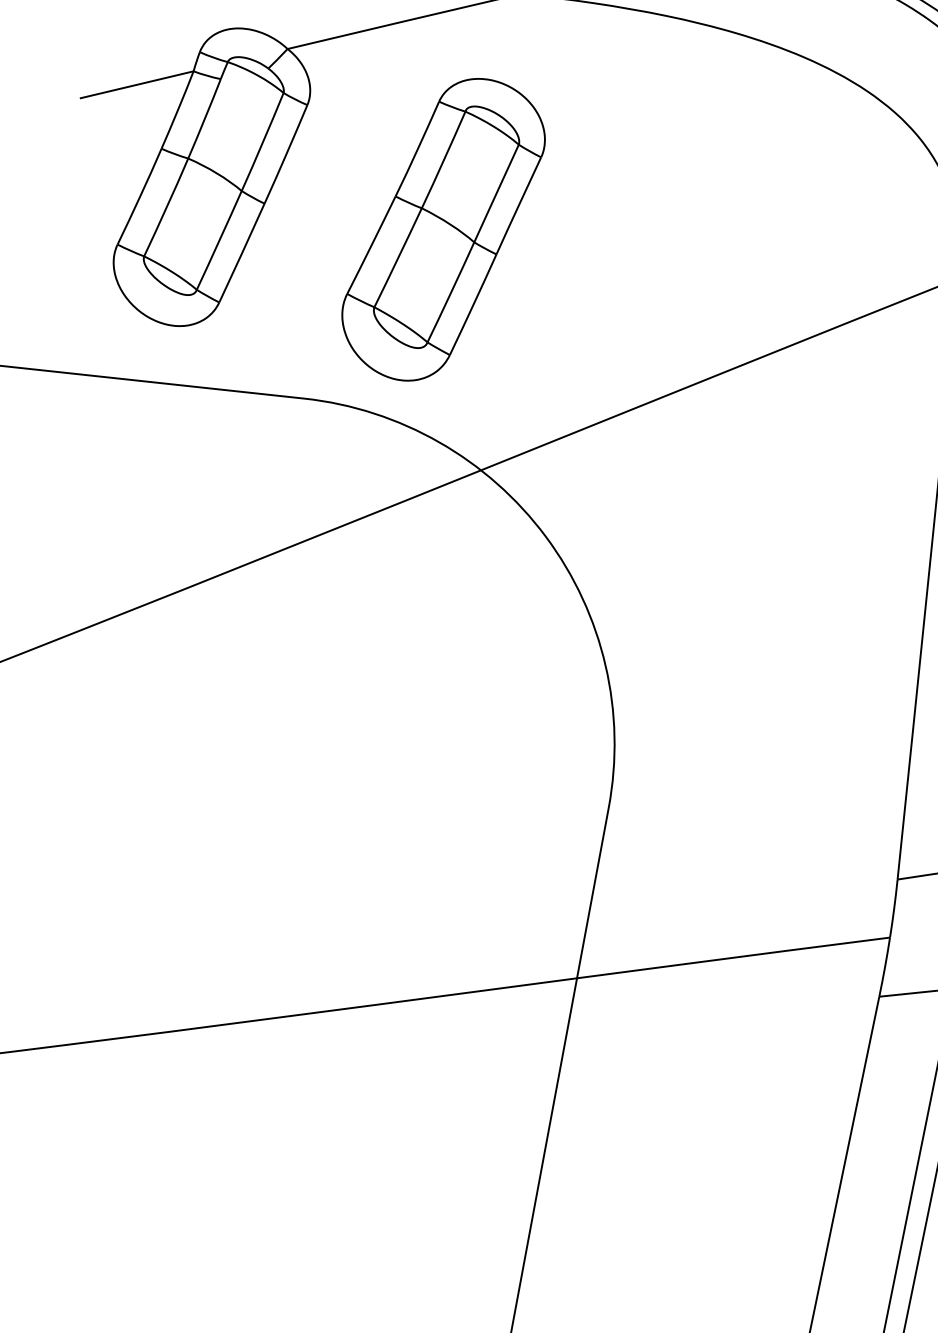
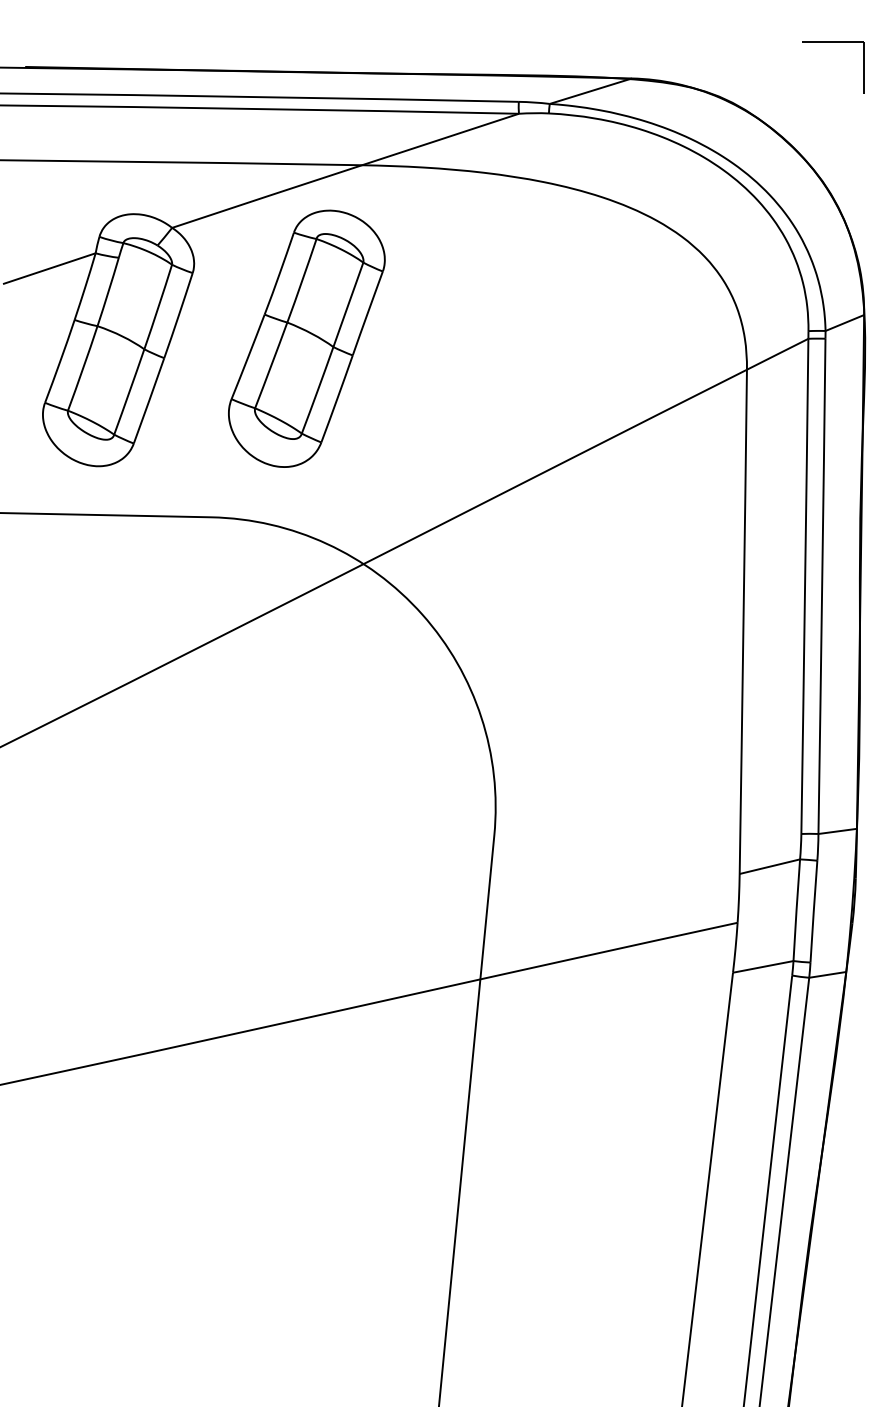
part: (443, 229) -> (306, 338), moved

